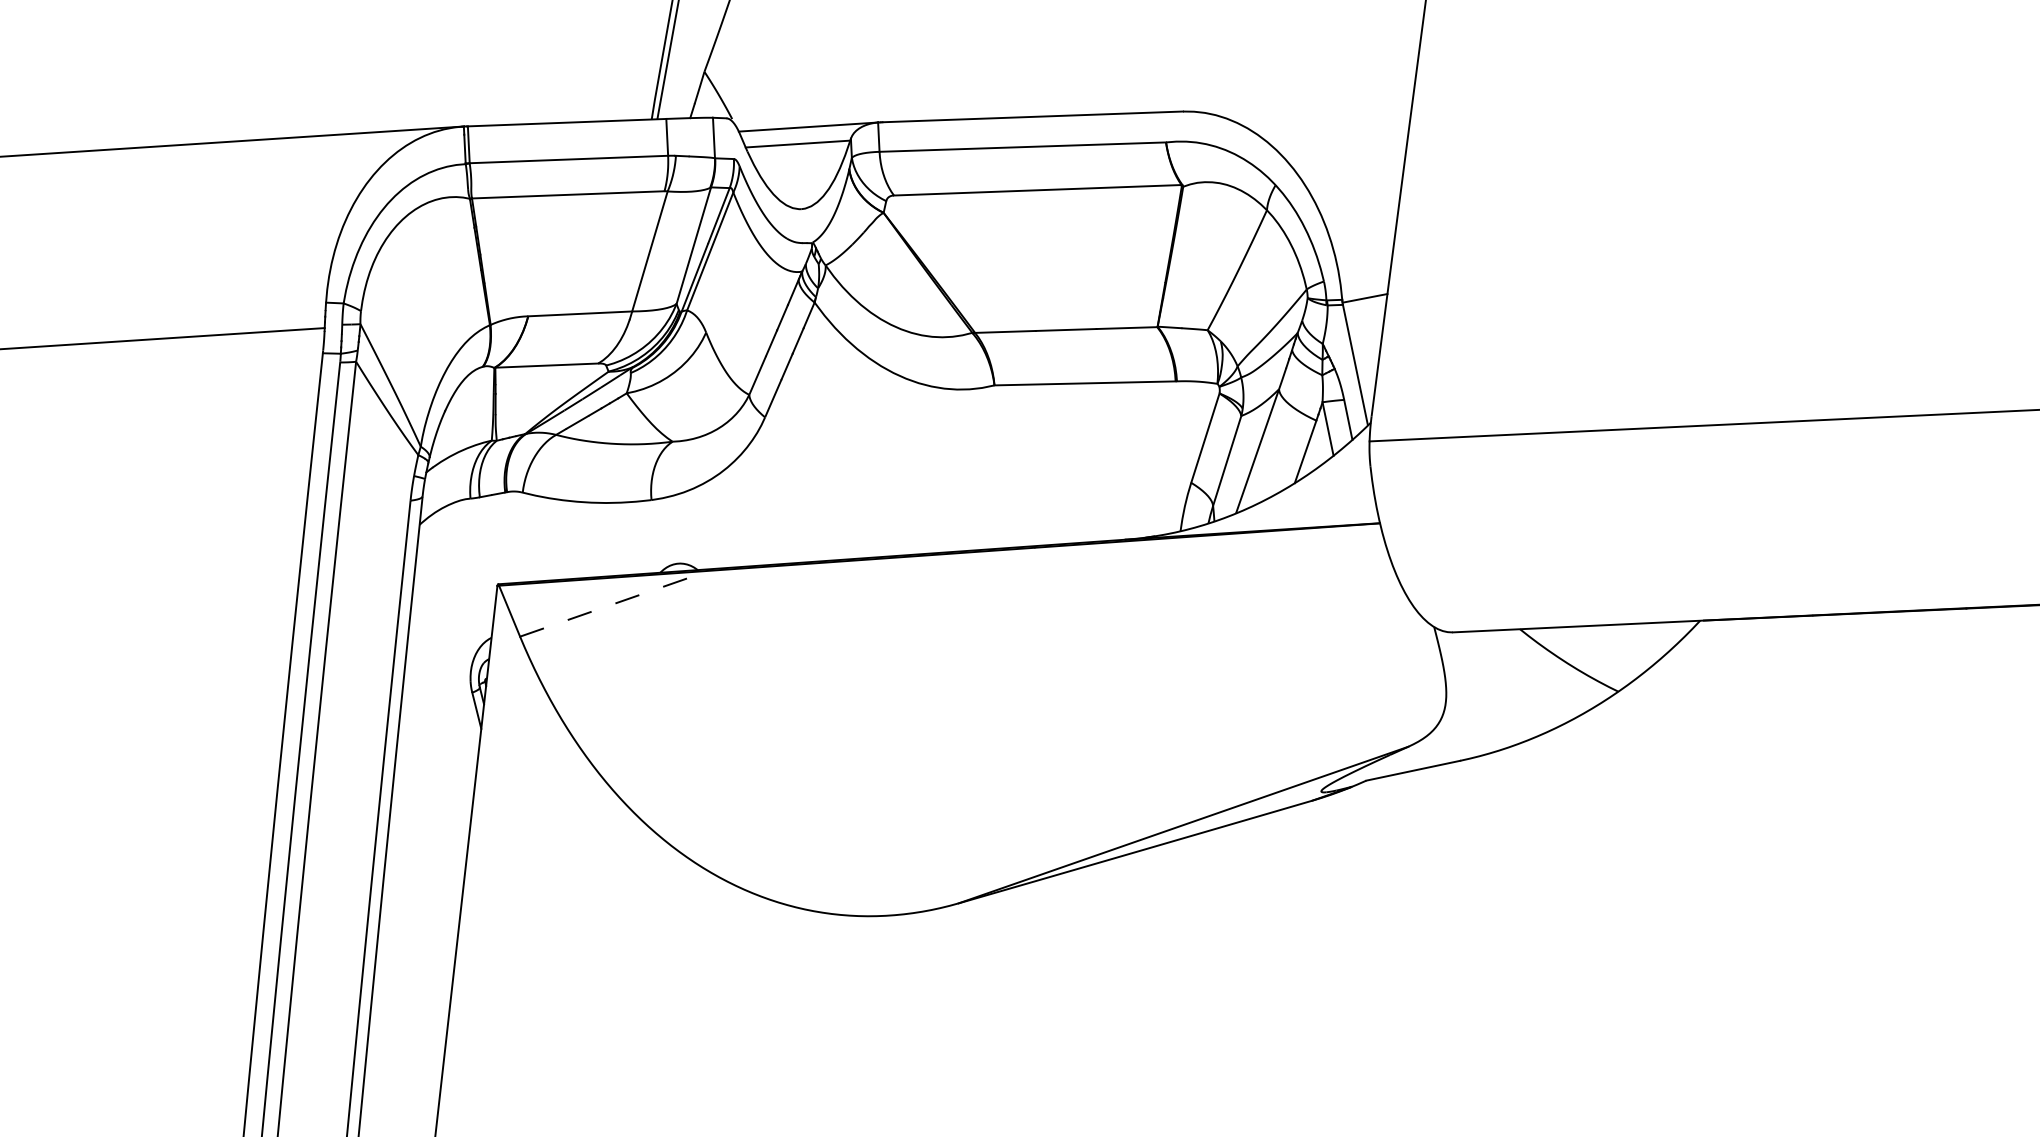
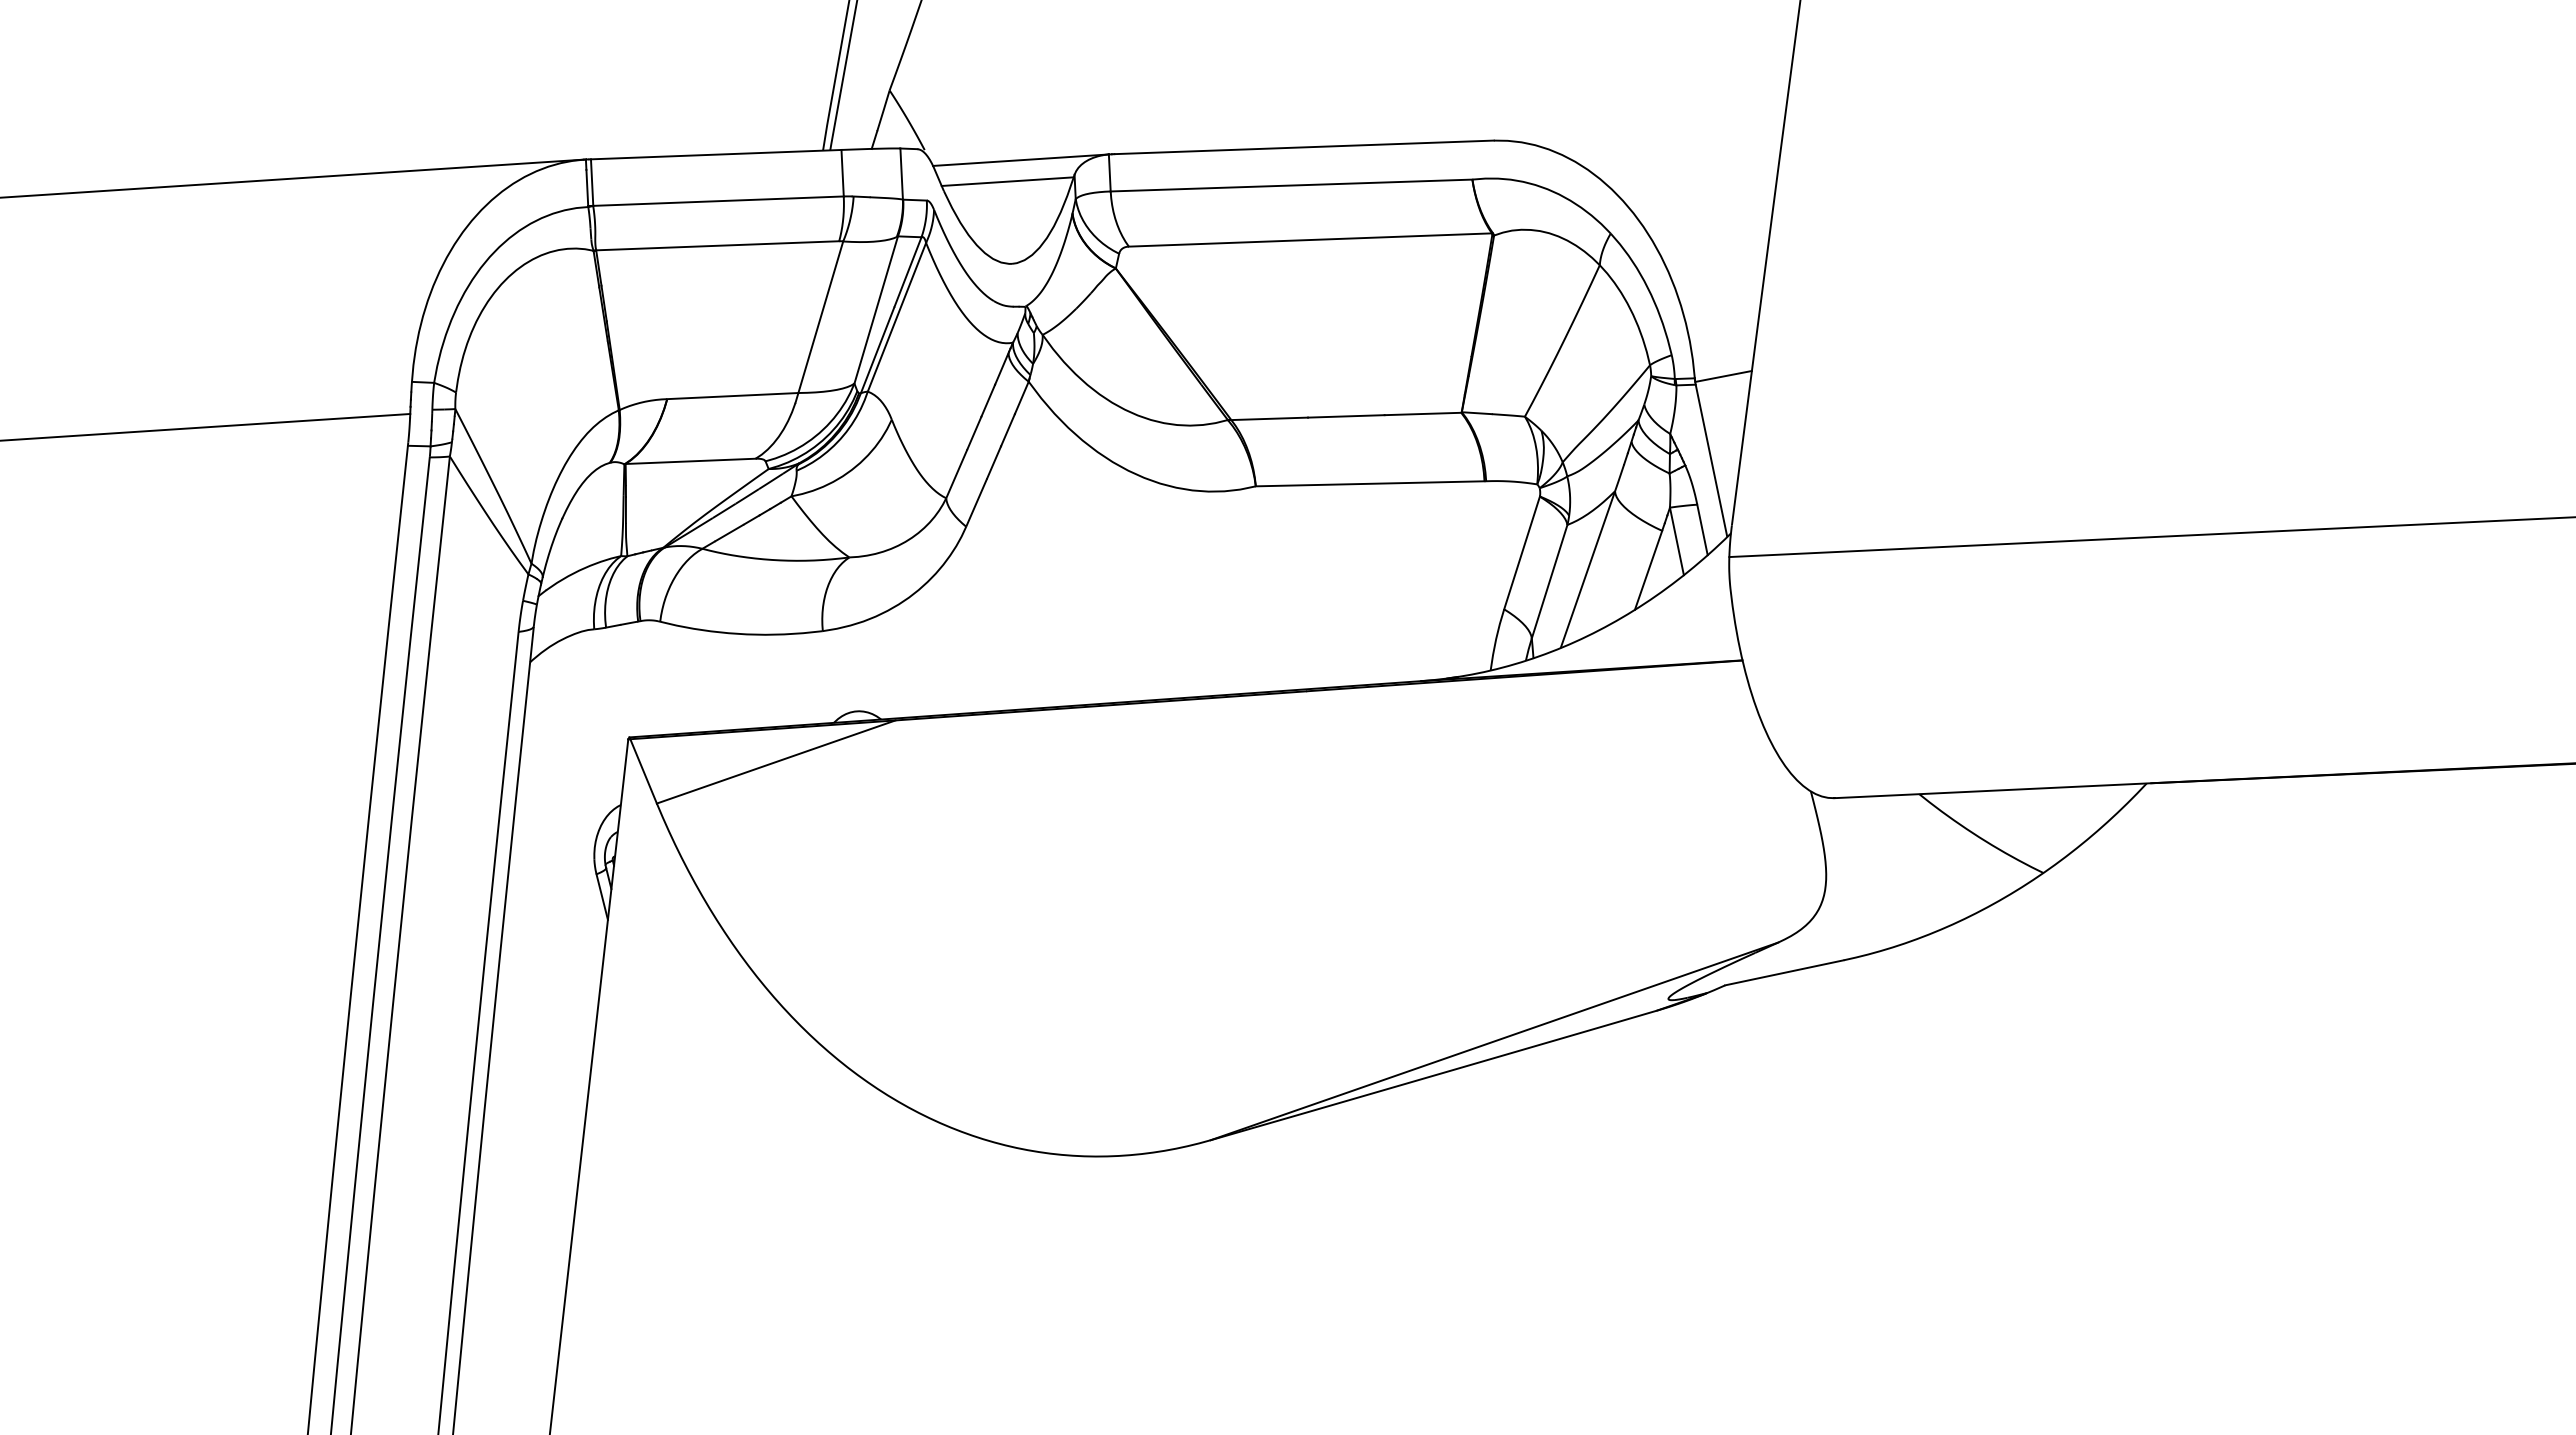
line: (614, 603) -> (776, 761), dashed -> solid

